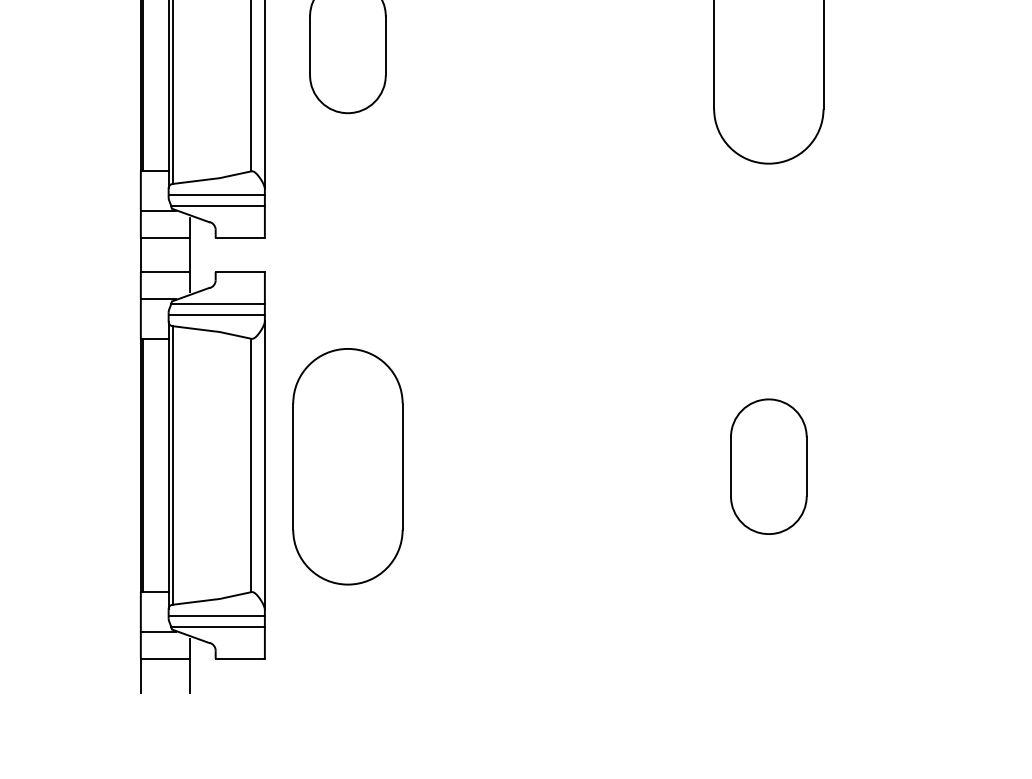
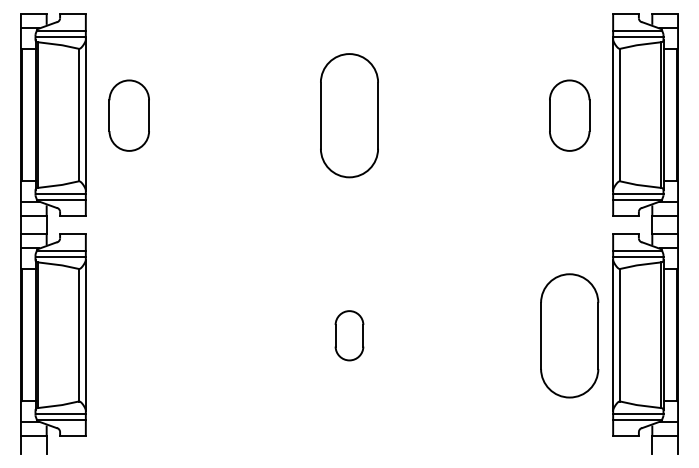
part: (346, 465) -> (128, 335), removed
part: (768, 465) -> (349, 335), size x0.7

